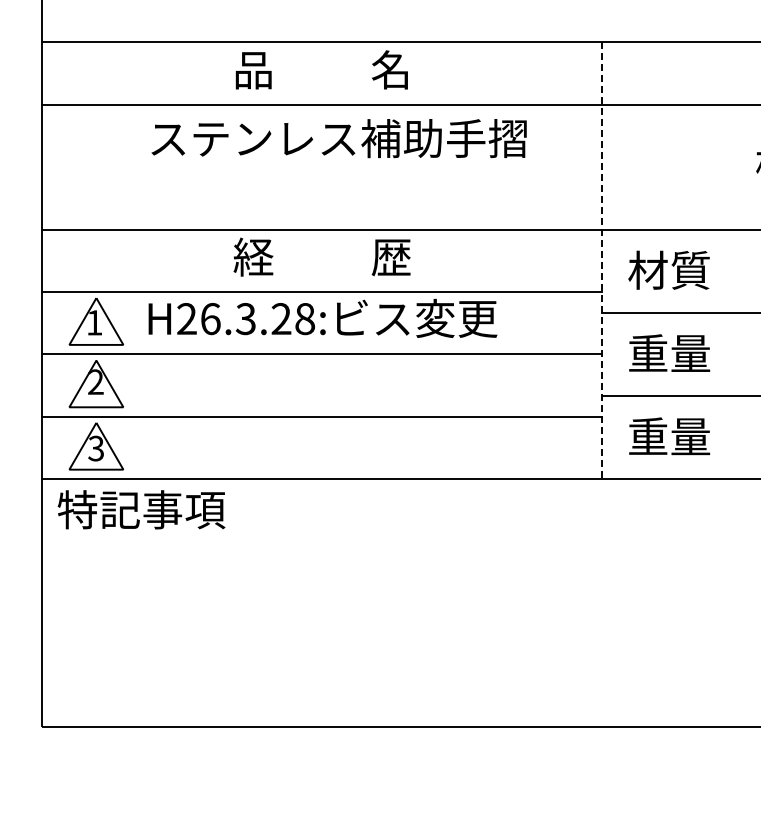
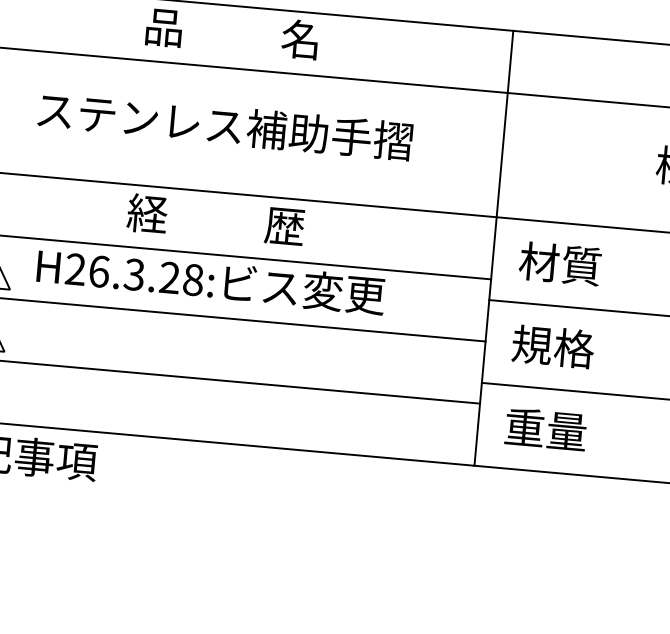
text: (338, 138) -> (224, 125), moved
line: (601, 261) -> (493, 249), dashed -> solid
text: (669, 352) -> (553, 345), 重量 -> 規格

